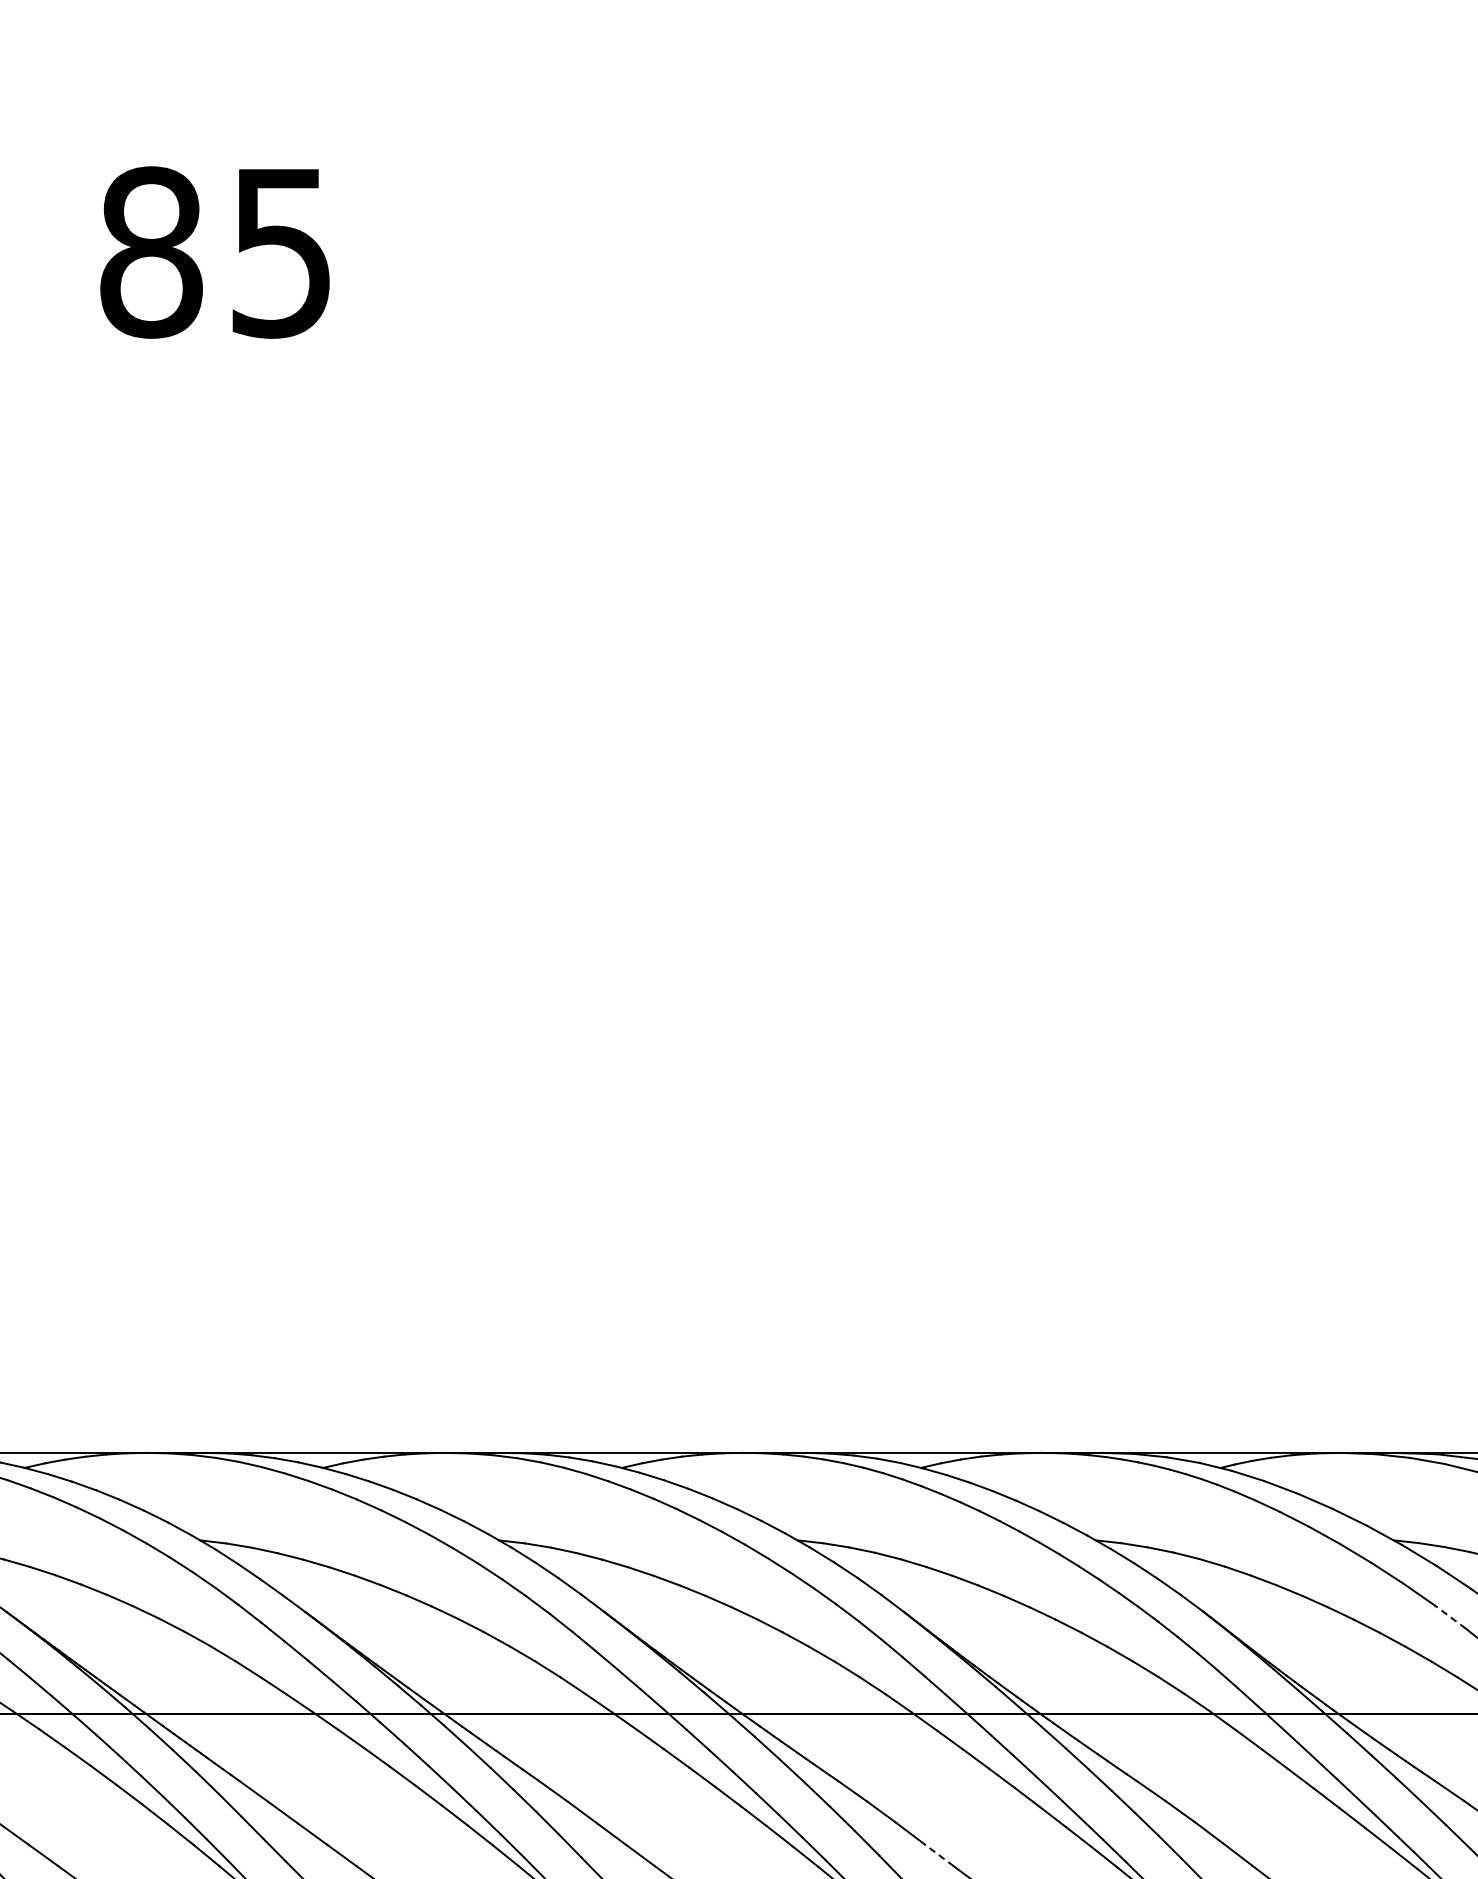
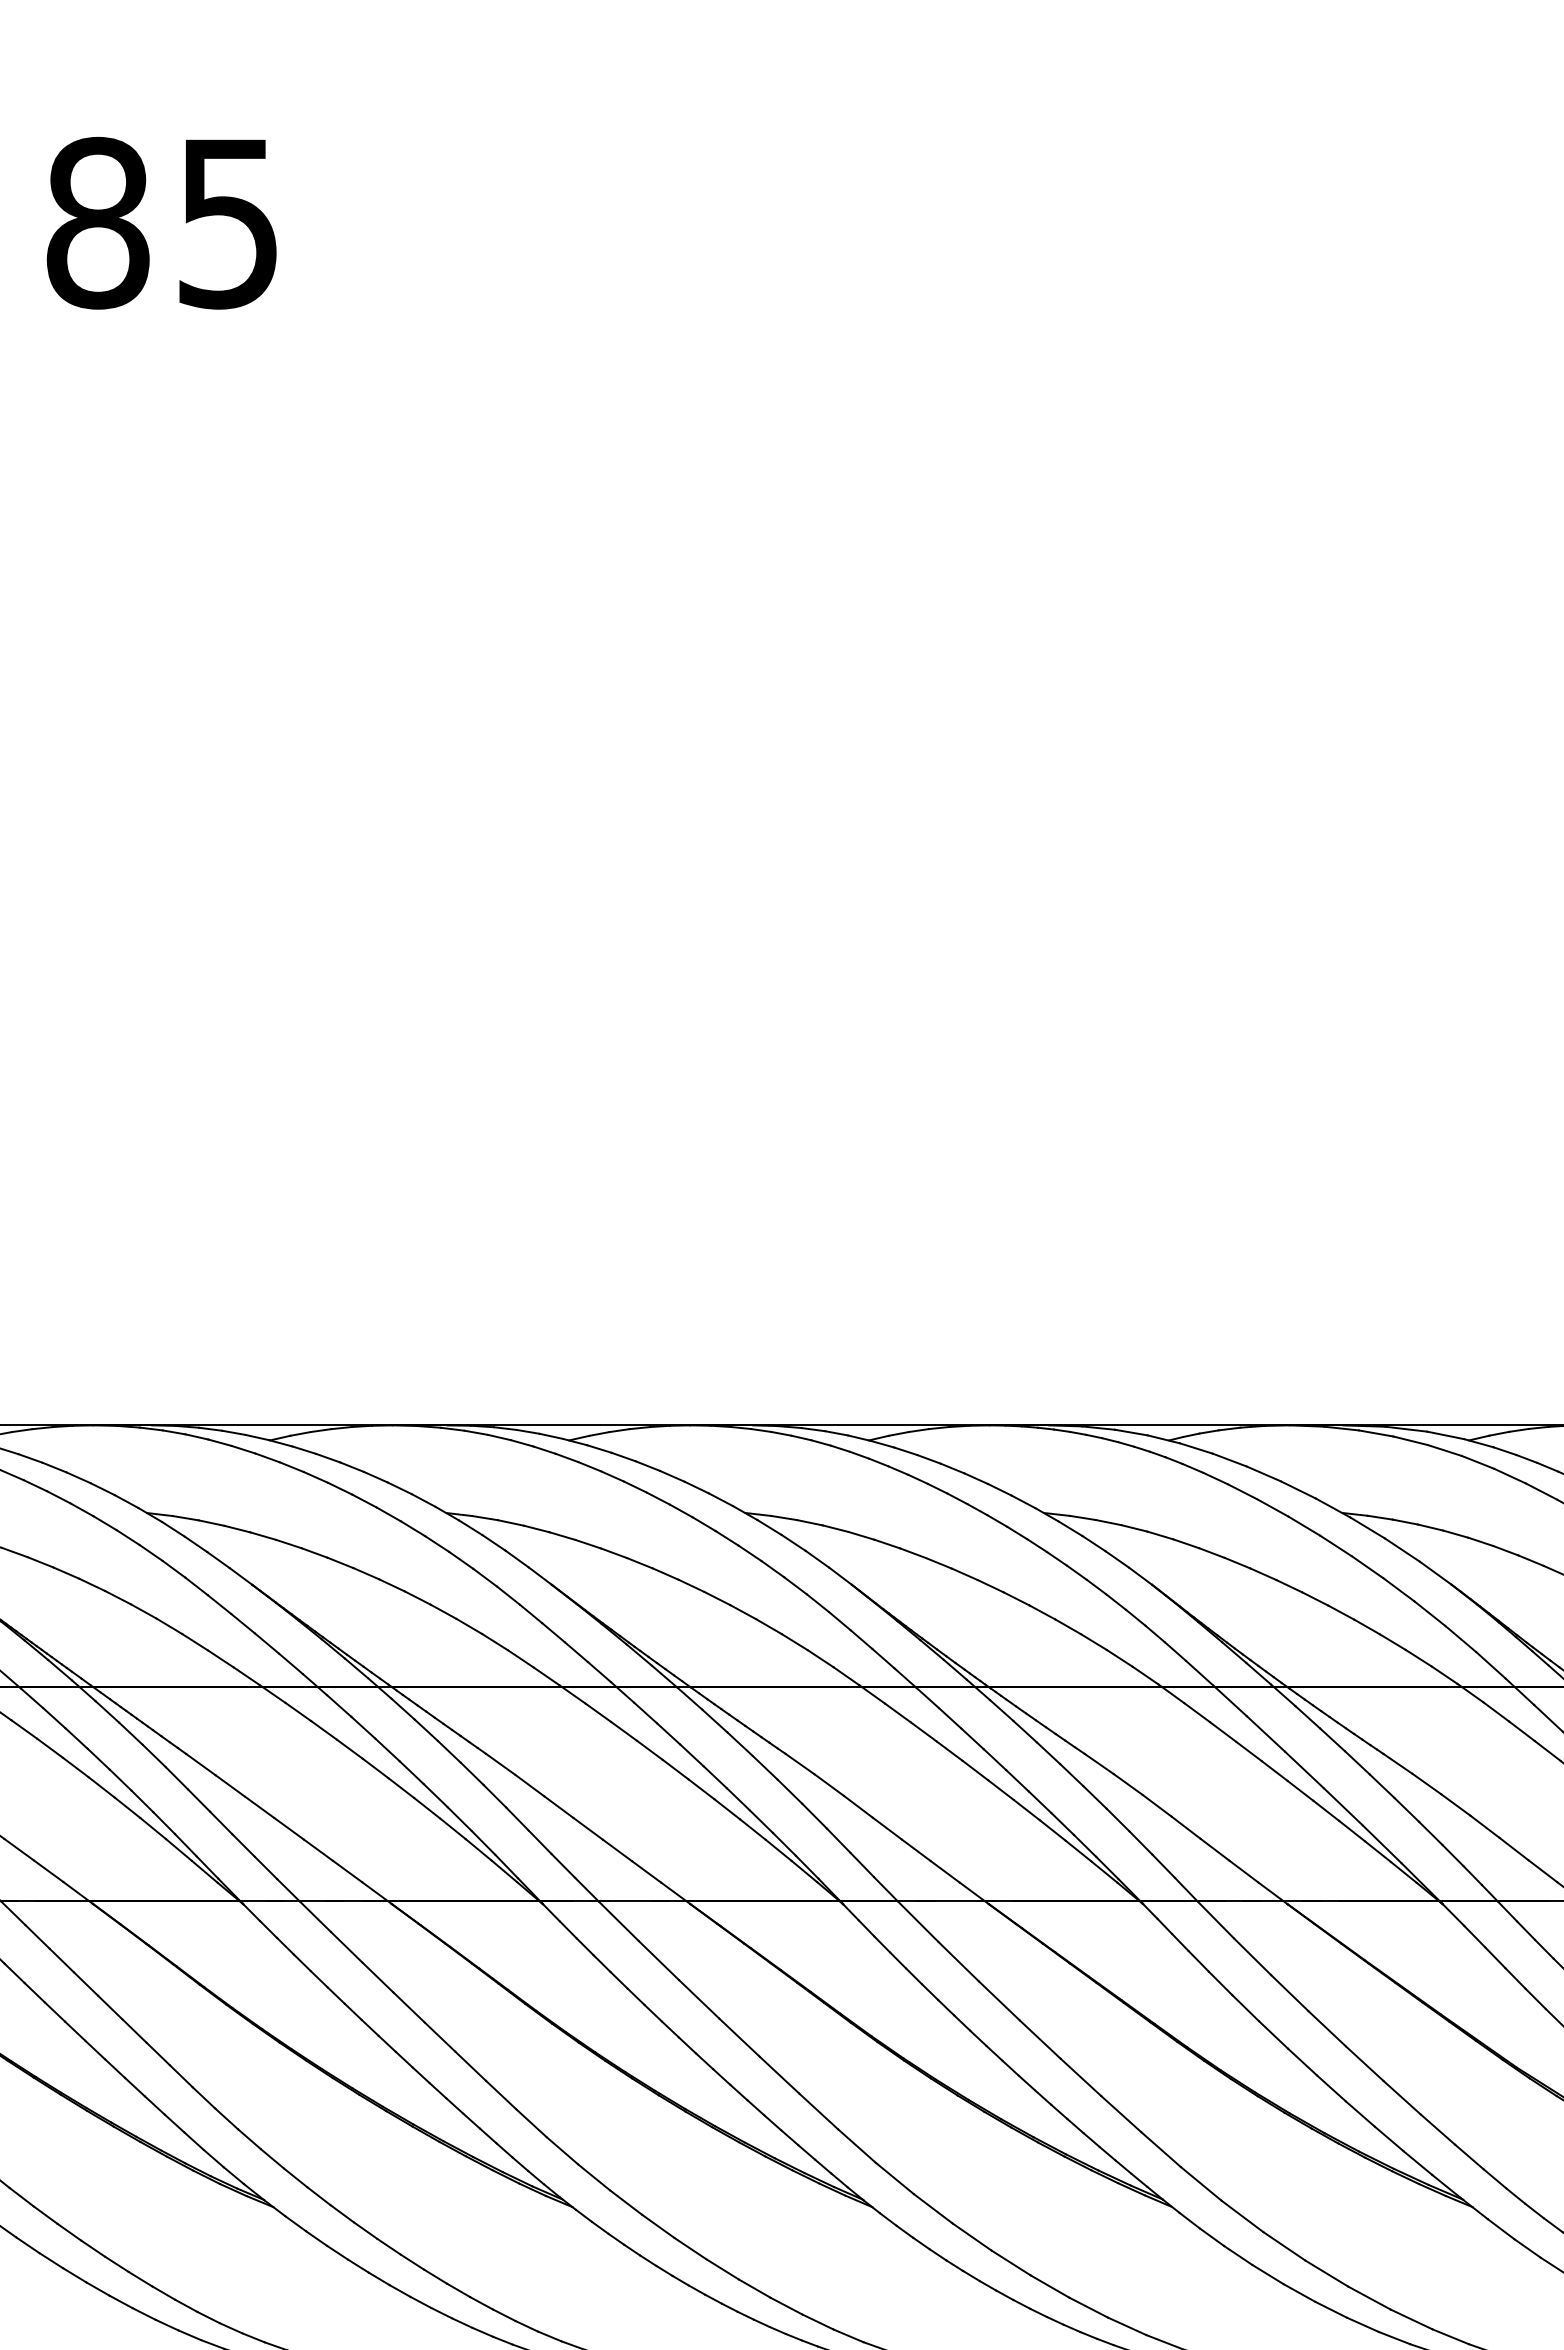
line: (1449, 1616) -> (1398, 1589), dashed -> solid
line: (938, 1855) -> (886, 1828), dashed -> solid

